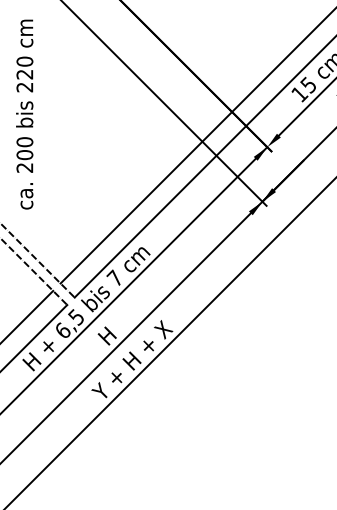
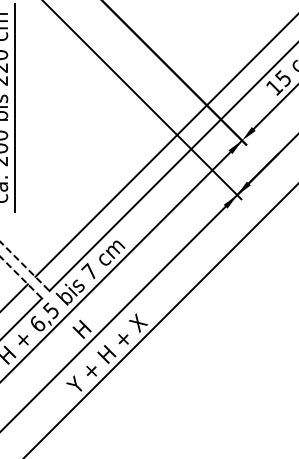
line: (40, 114) -> (15, 107), added

